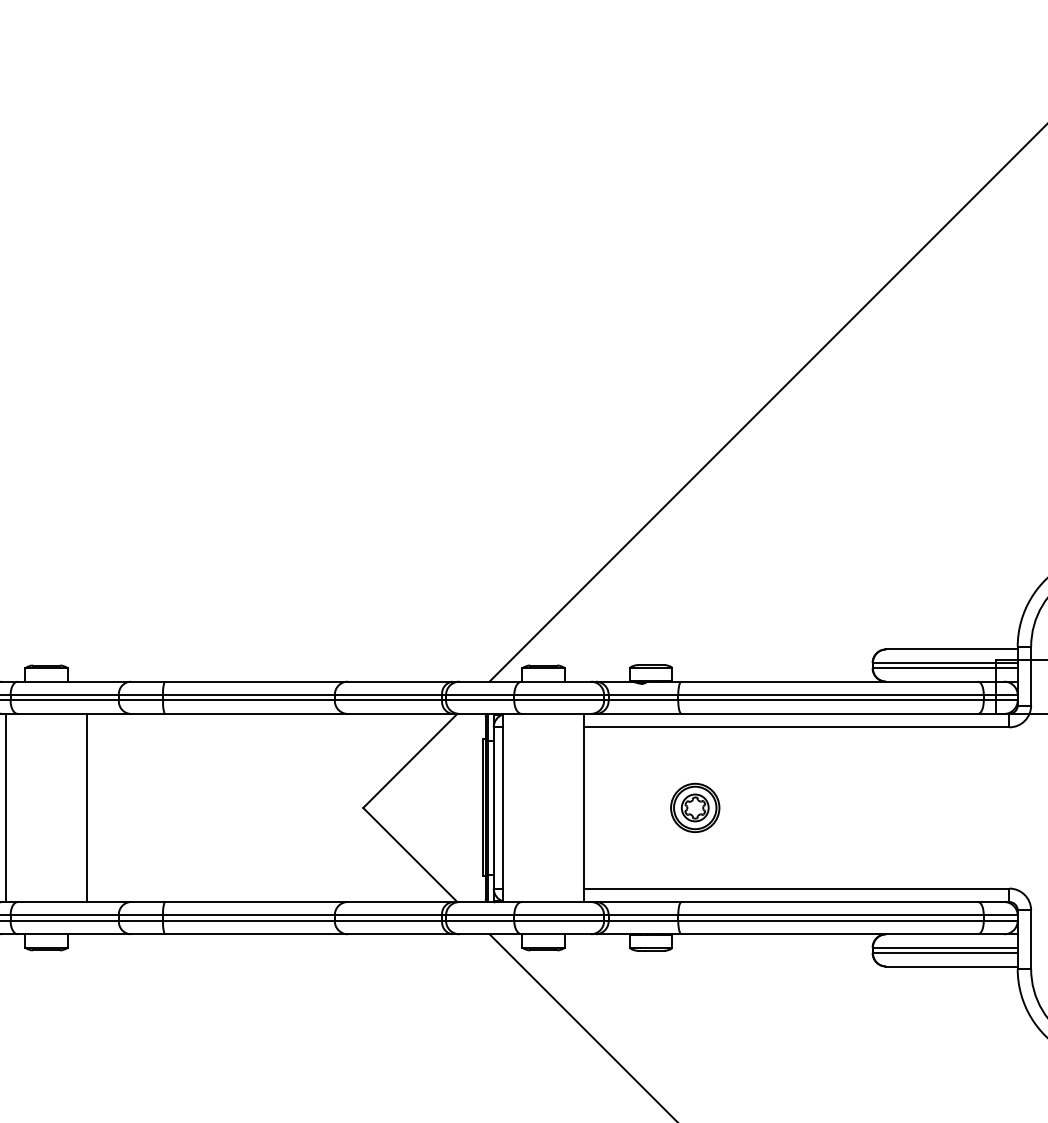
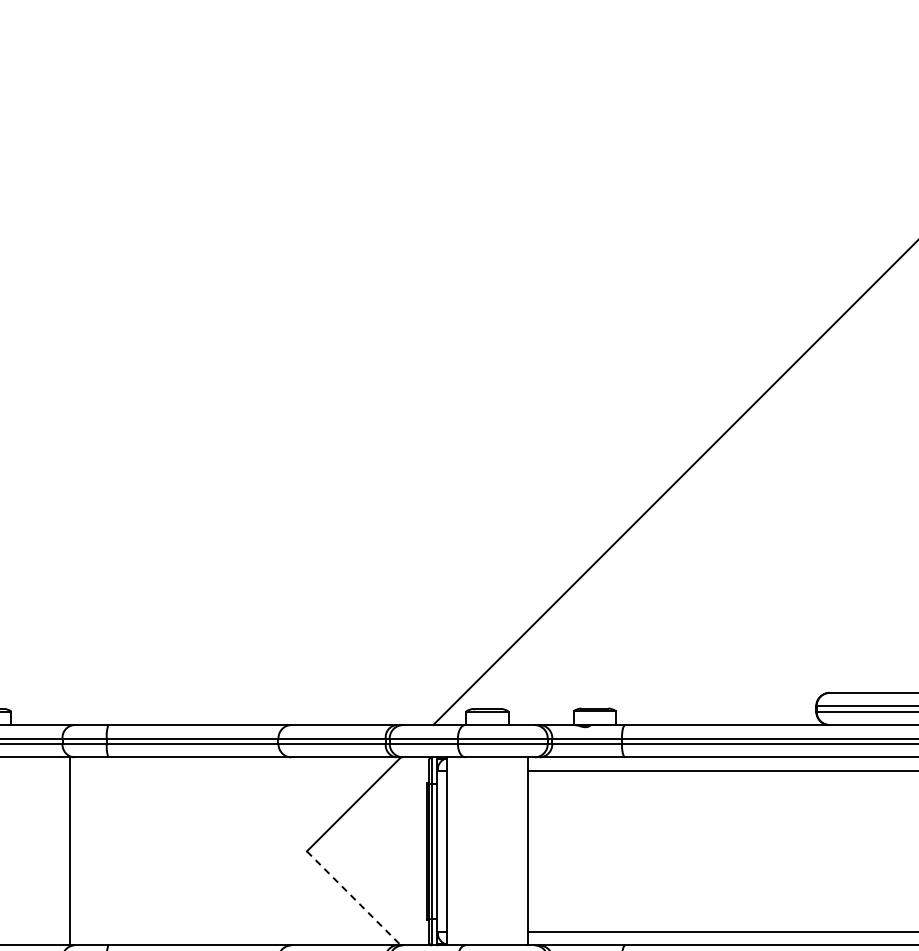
line: (86, 807) -> (69, 850), moved
part: (695, 807) -> (639, 850), removed
line: (410, 854) -> (354, 897), solid -> dashed

